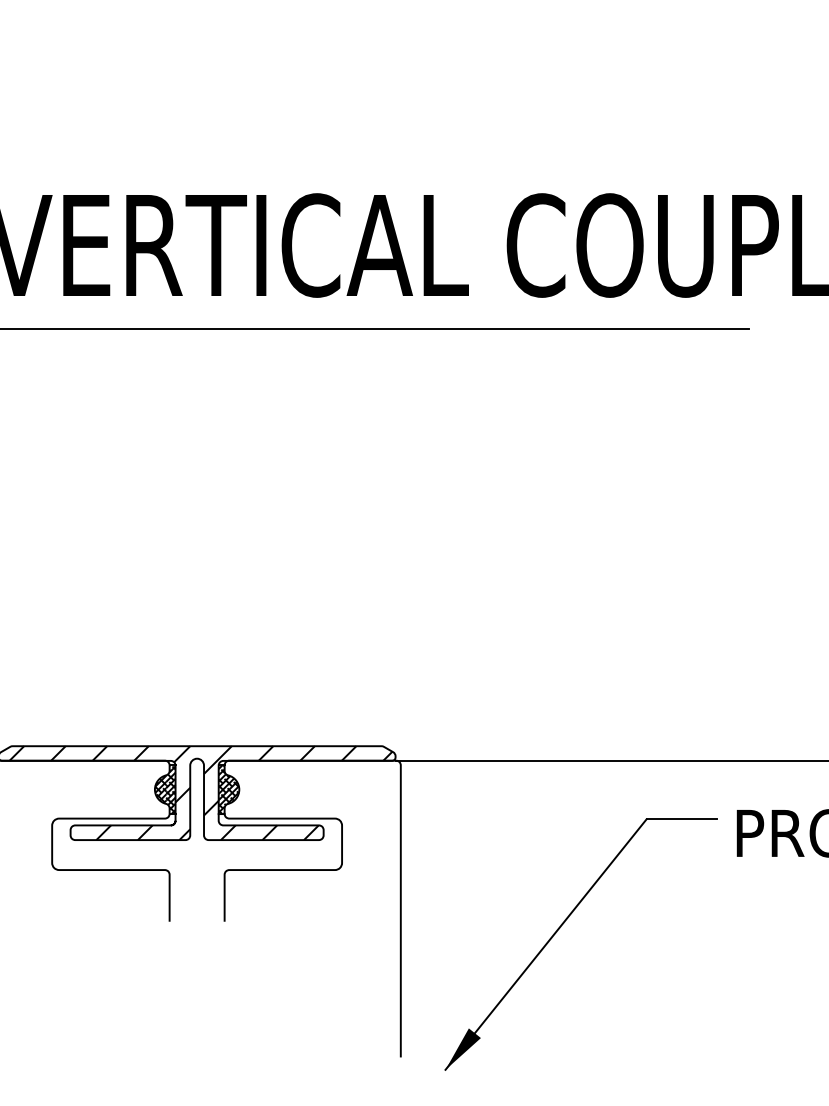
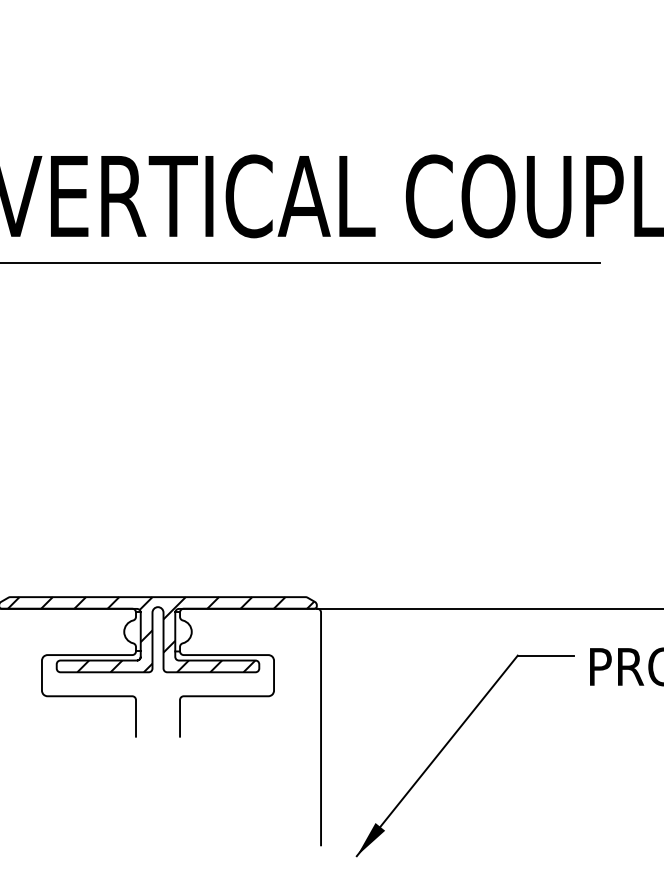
hatch: (165, 789) -> (132, 631), removed
hatch: (228, 789) -> (183, 631), removed

